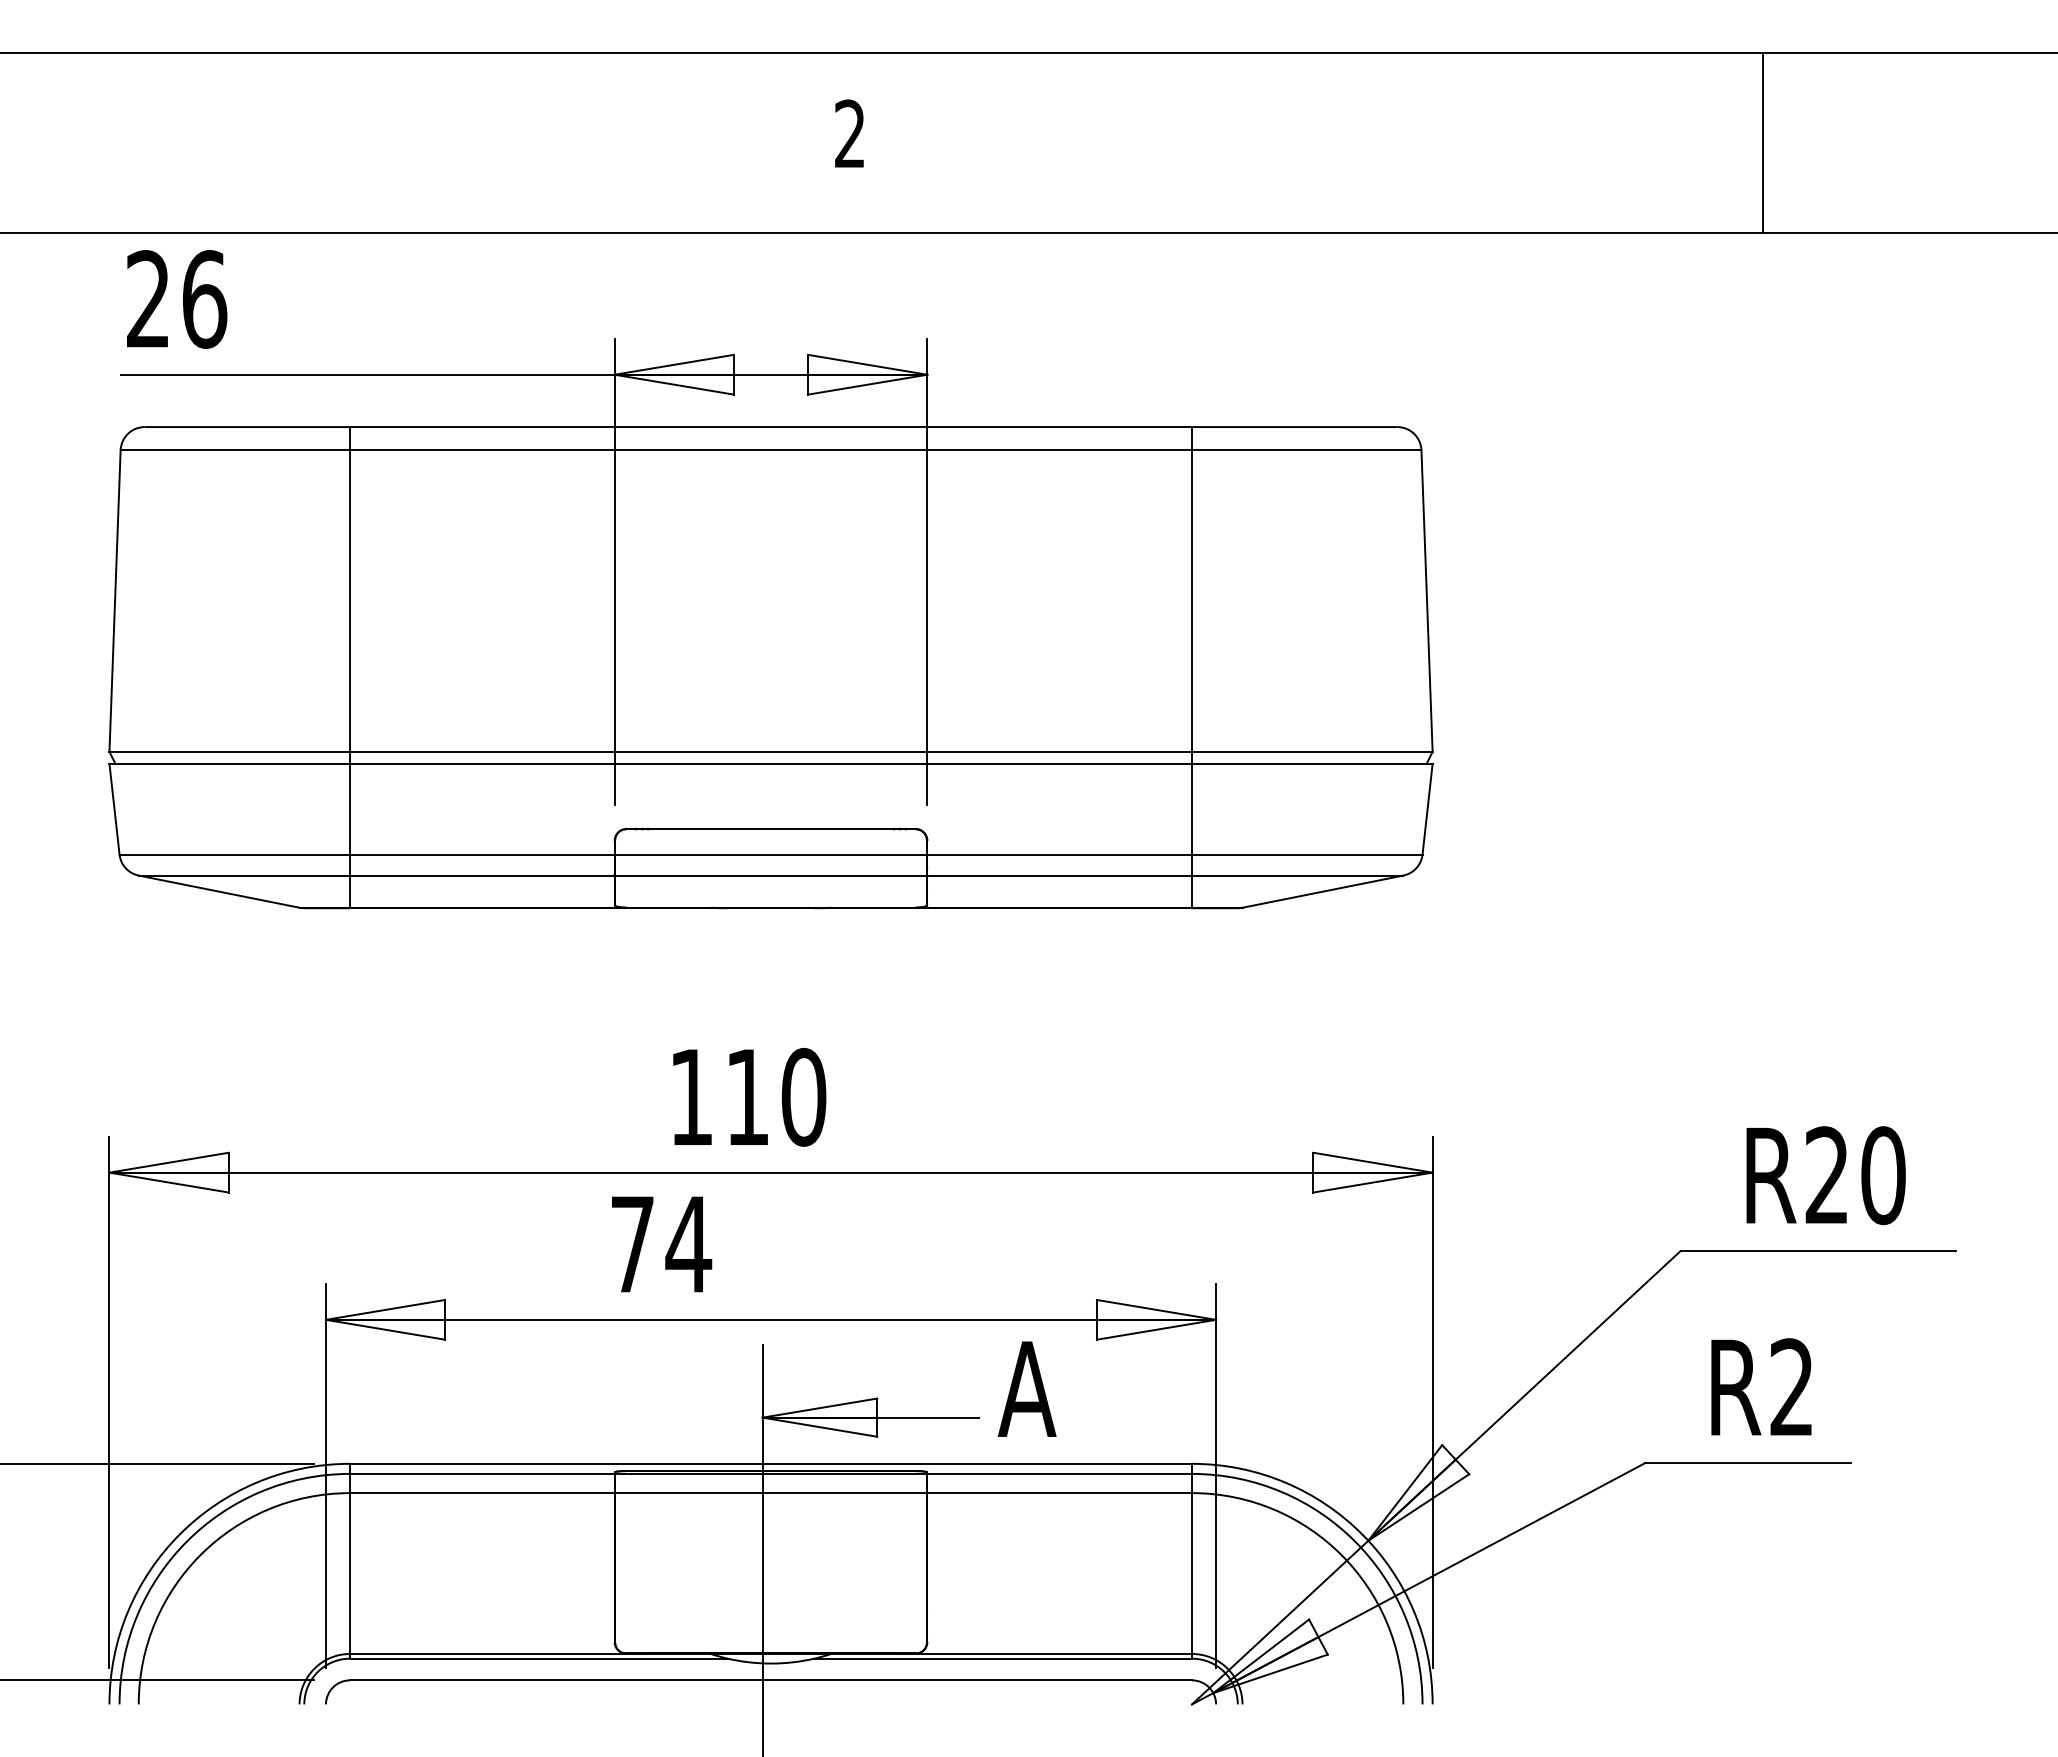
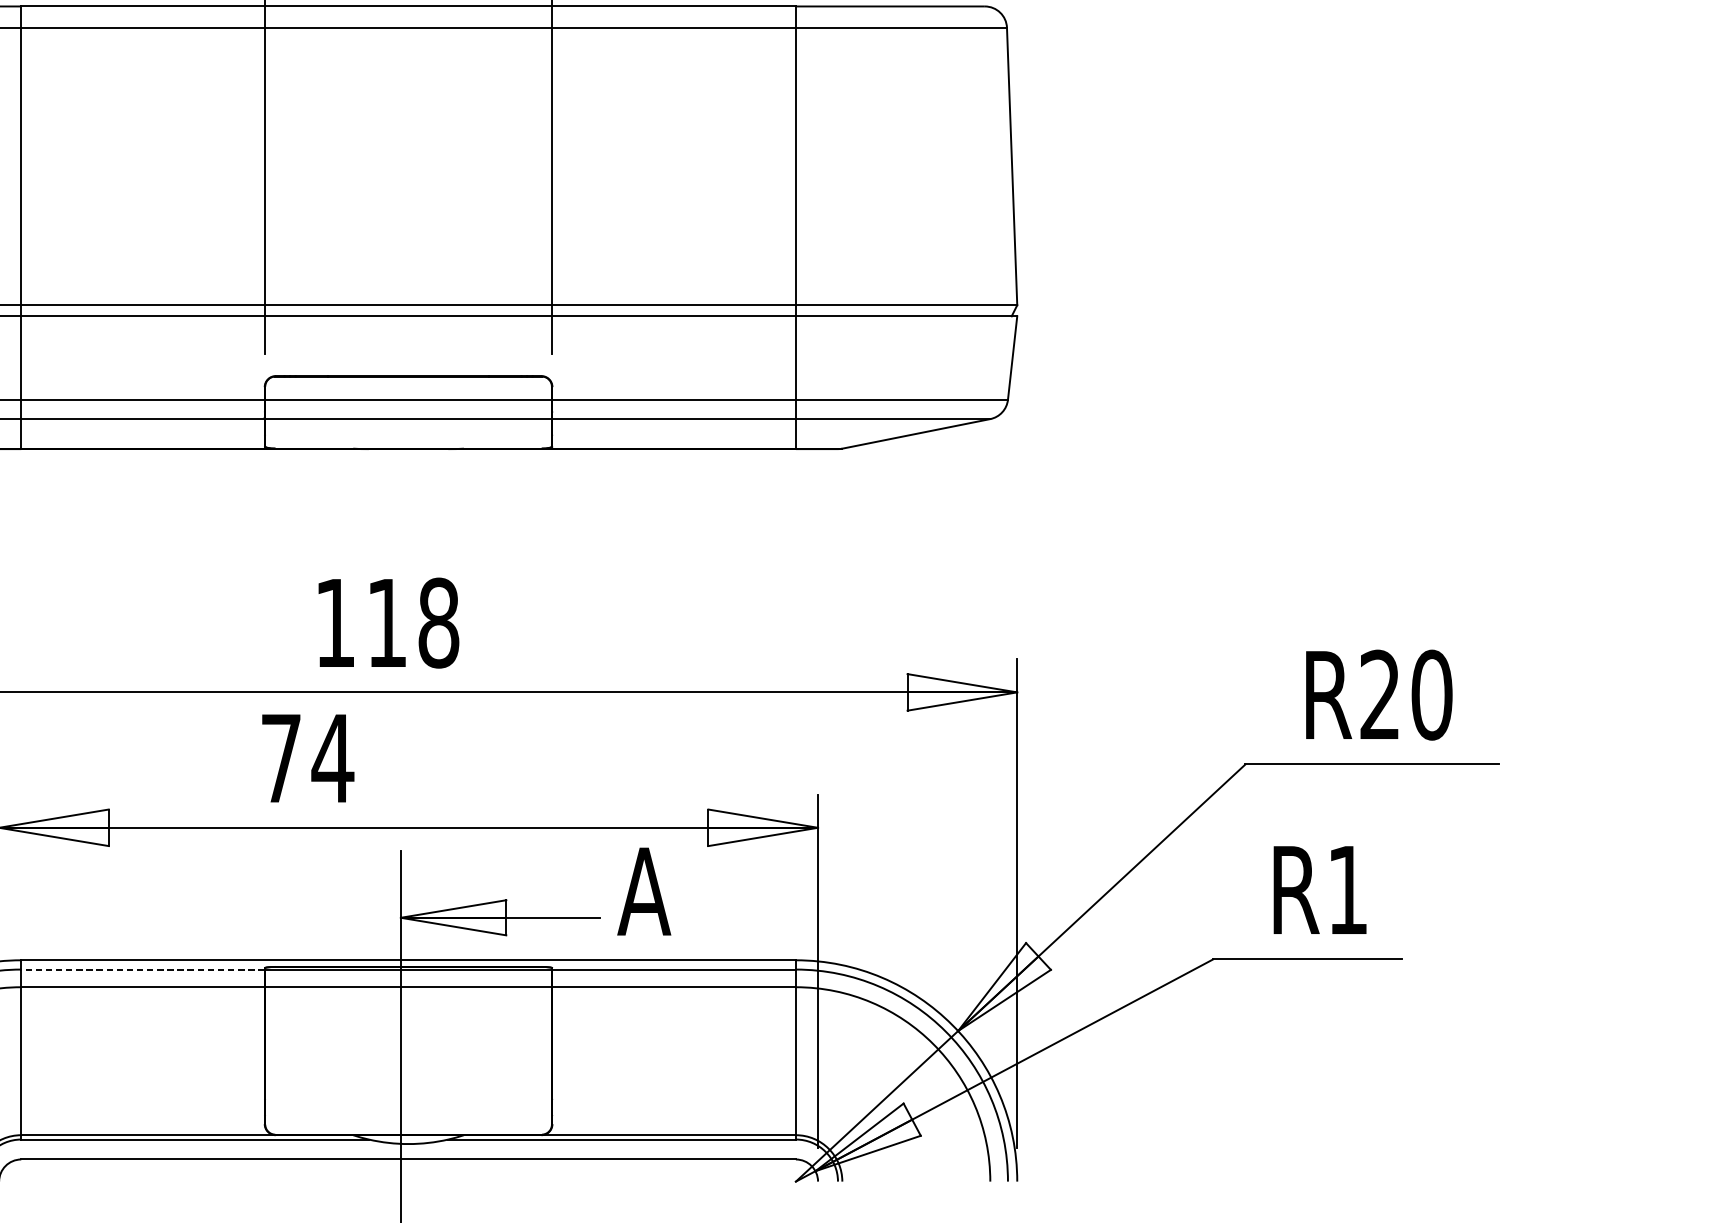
text: (803, 1097) -> (438, 623), 110 -> 118
text: (1791, 1386) -> (1347, 889), R2 -> R1
line: (481, 1473) -> (142, 969), solid -> dashed

